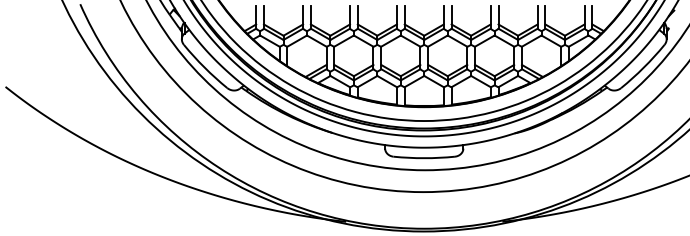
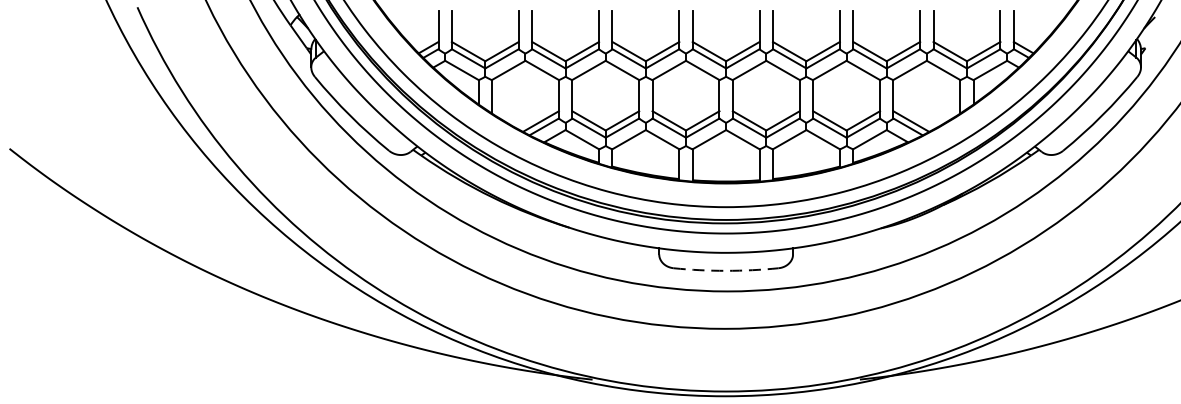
arc: (424, 158) -> (726, 271), solid -> dashed

